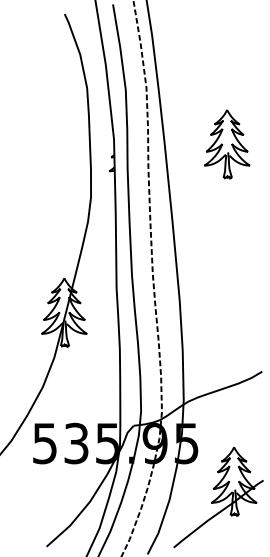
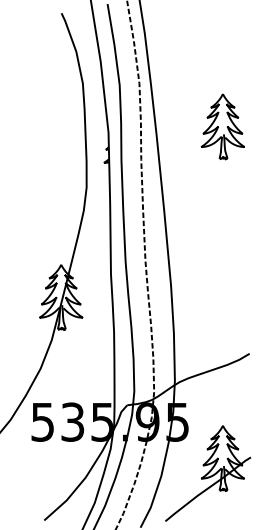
part: (227, 144) -> (223, 126), moved

